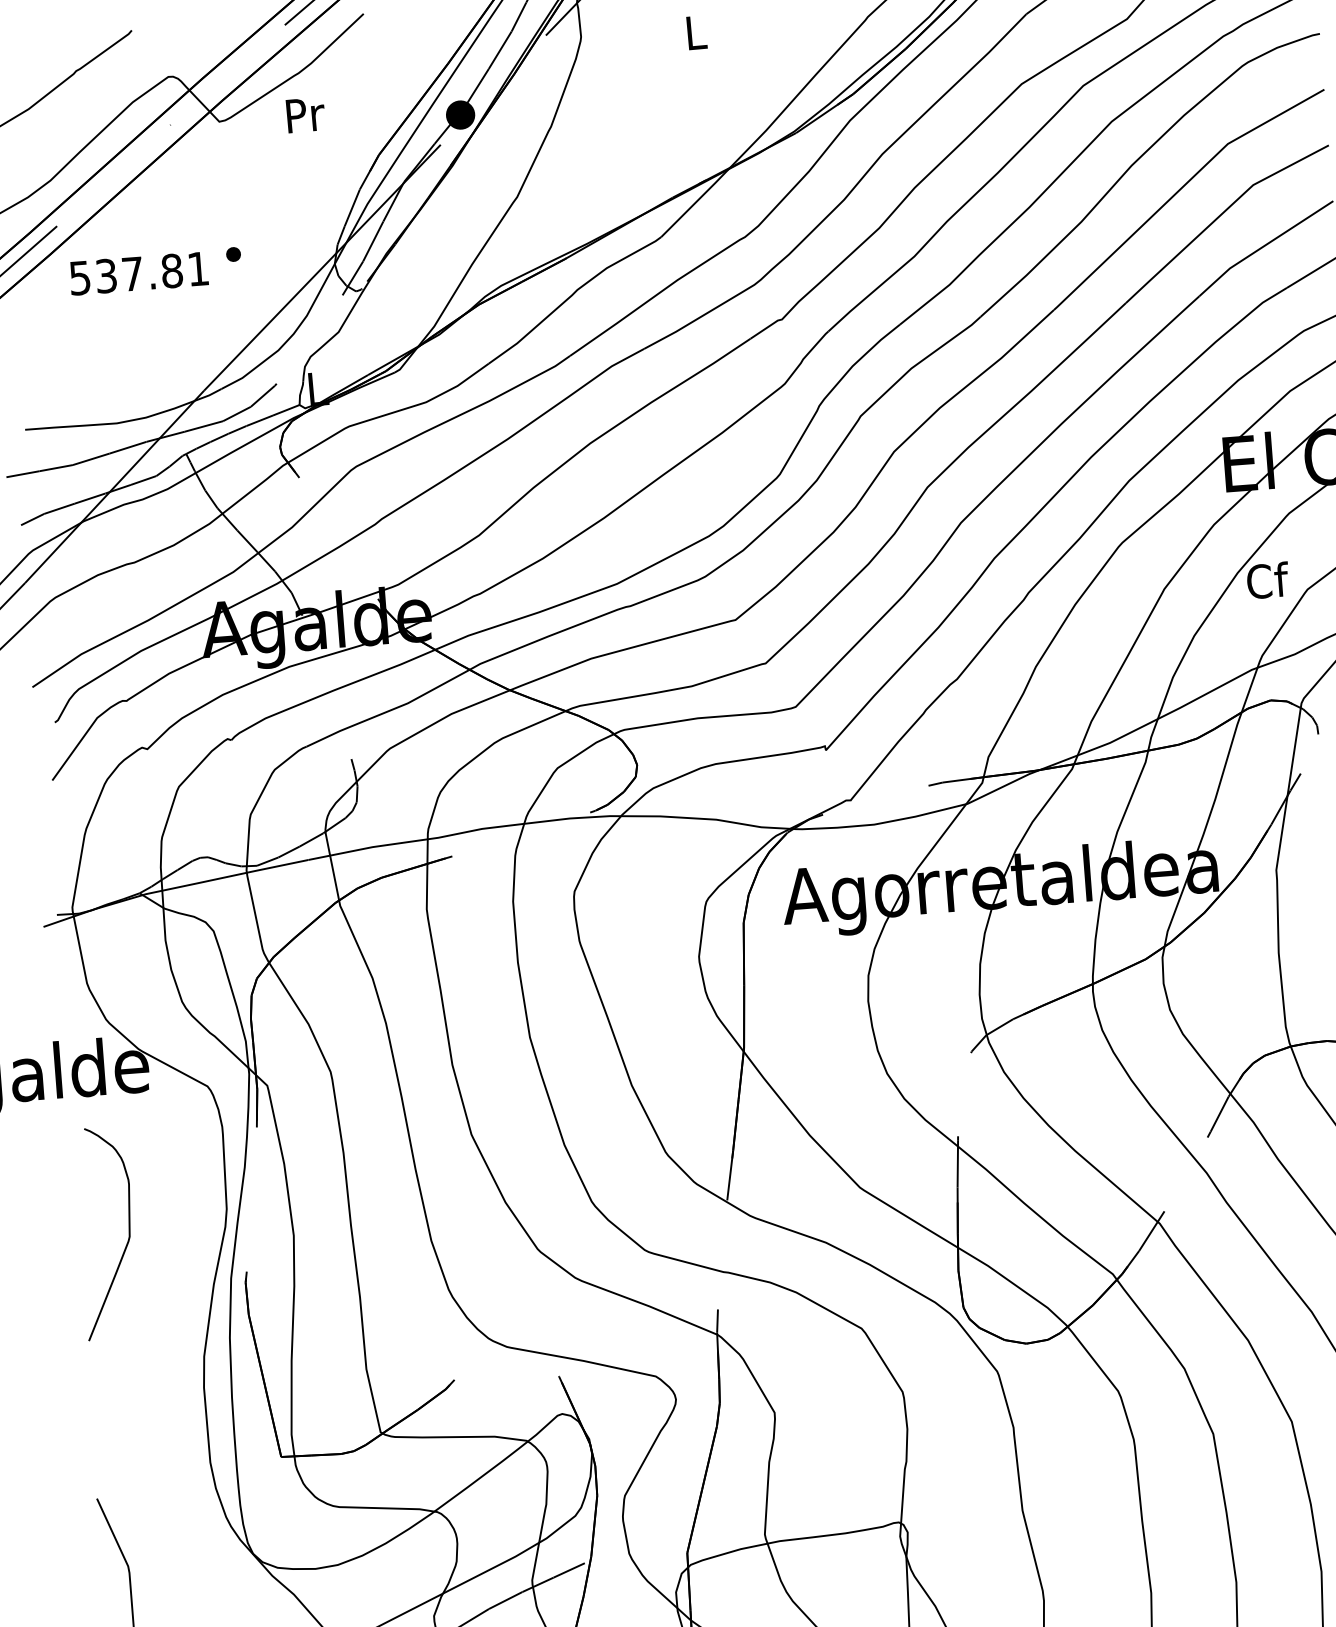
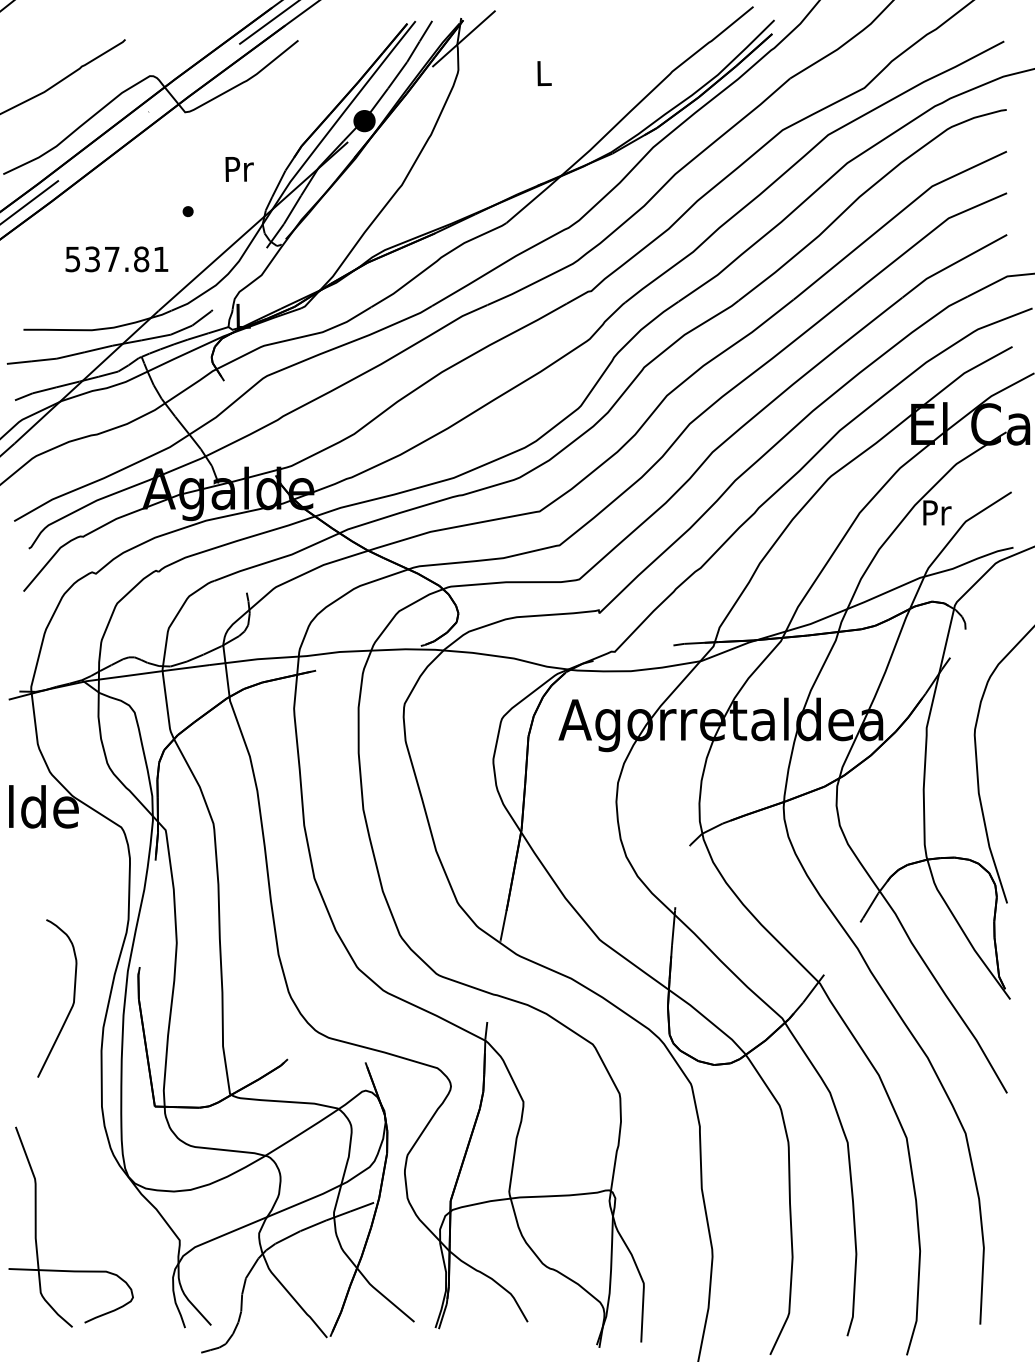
text: (305, 115) -> (239, 169), moved
text: (138, 273) -> (116, 259), moved
text: (1267, 580) -> (936, 512), Cf -> Pr
curve: (127, 1238) -> (72, 1003), moved

